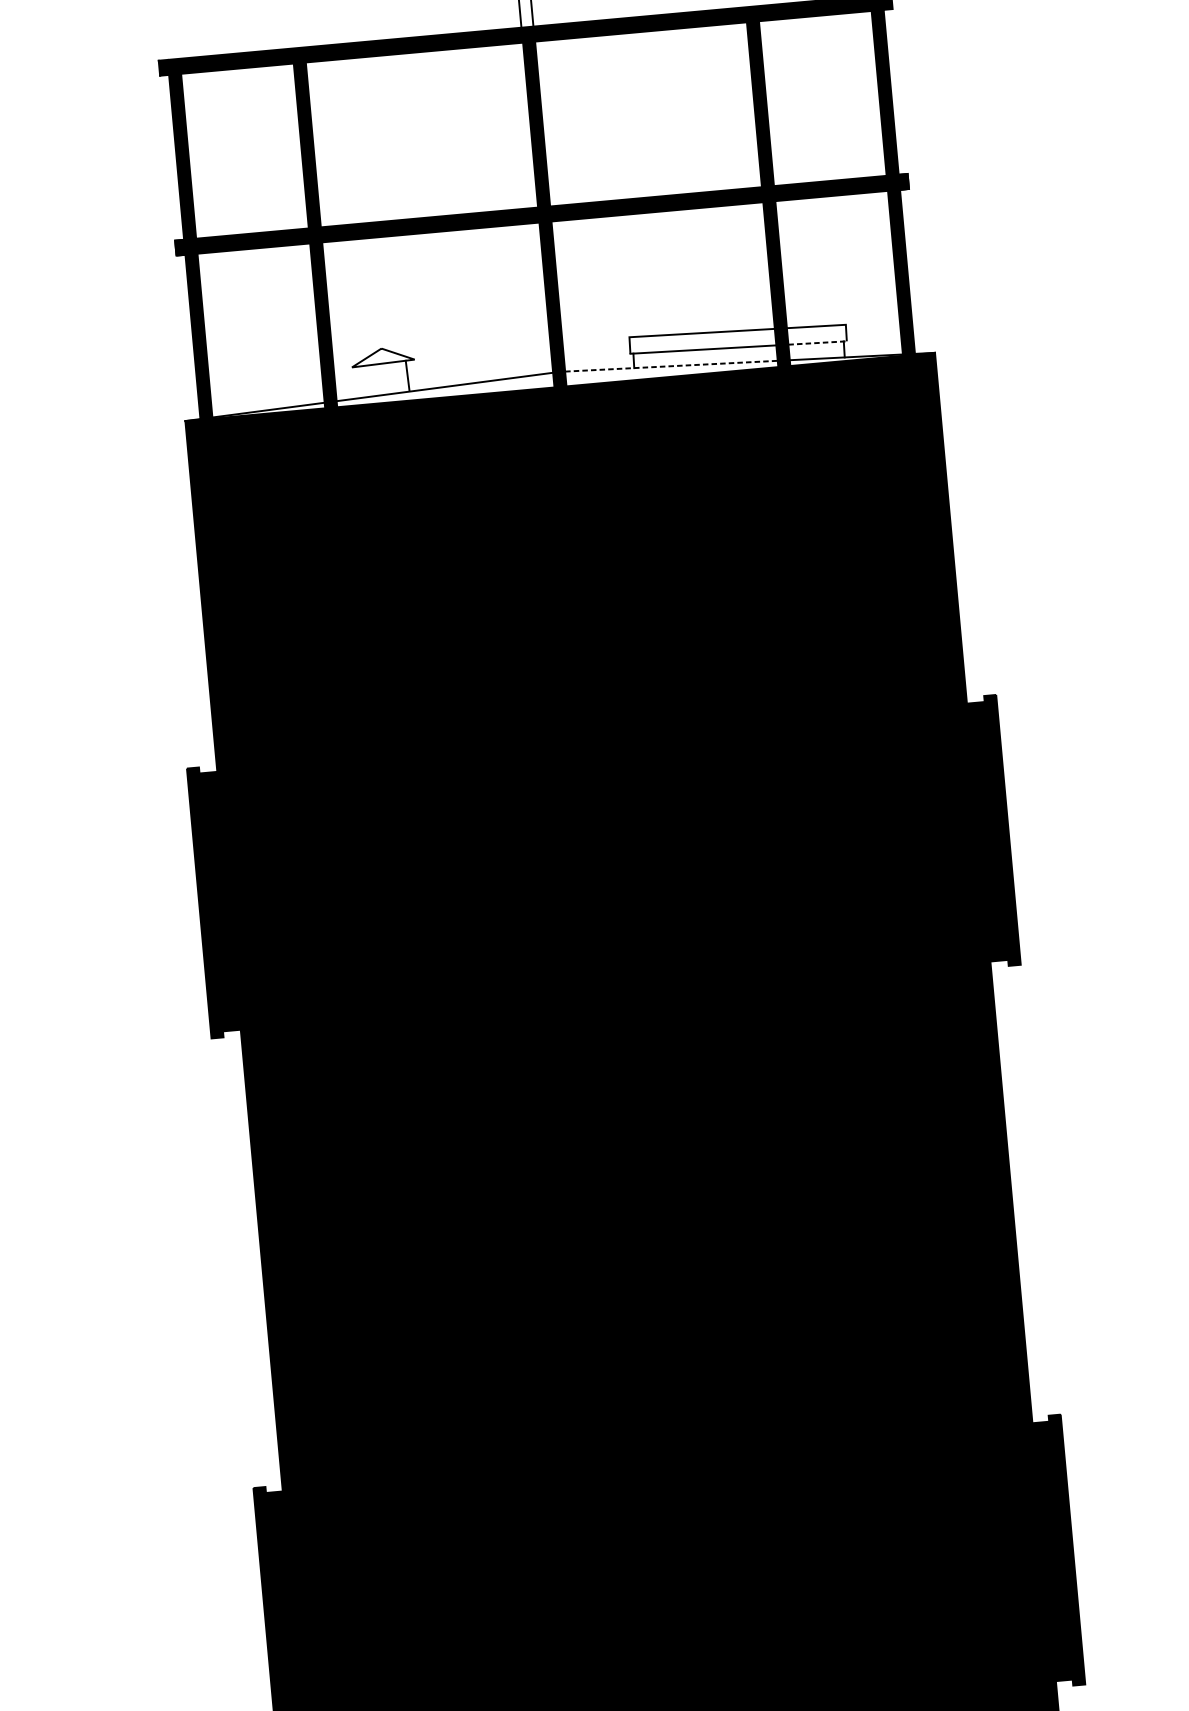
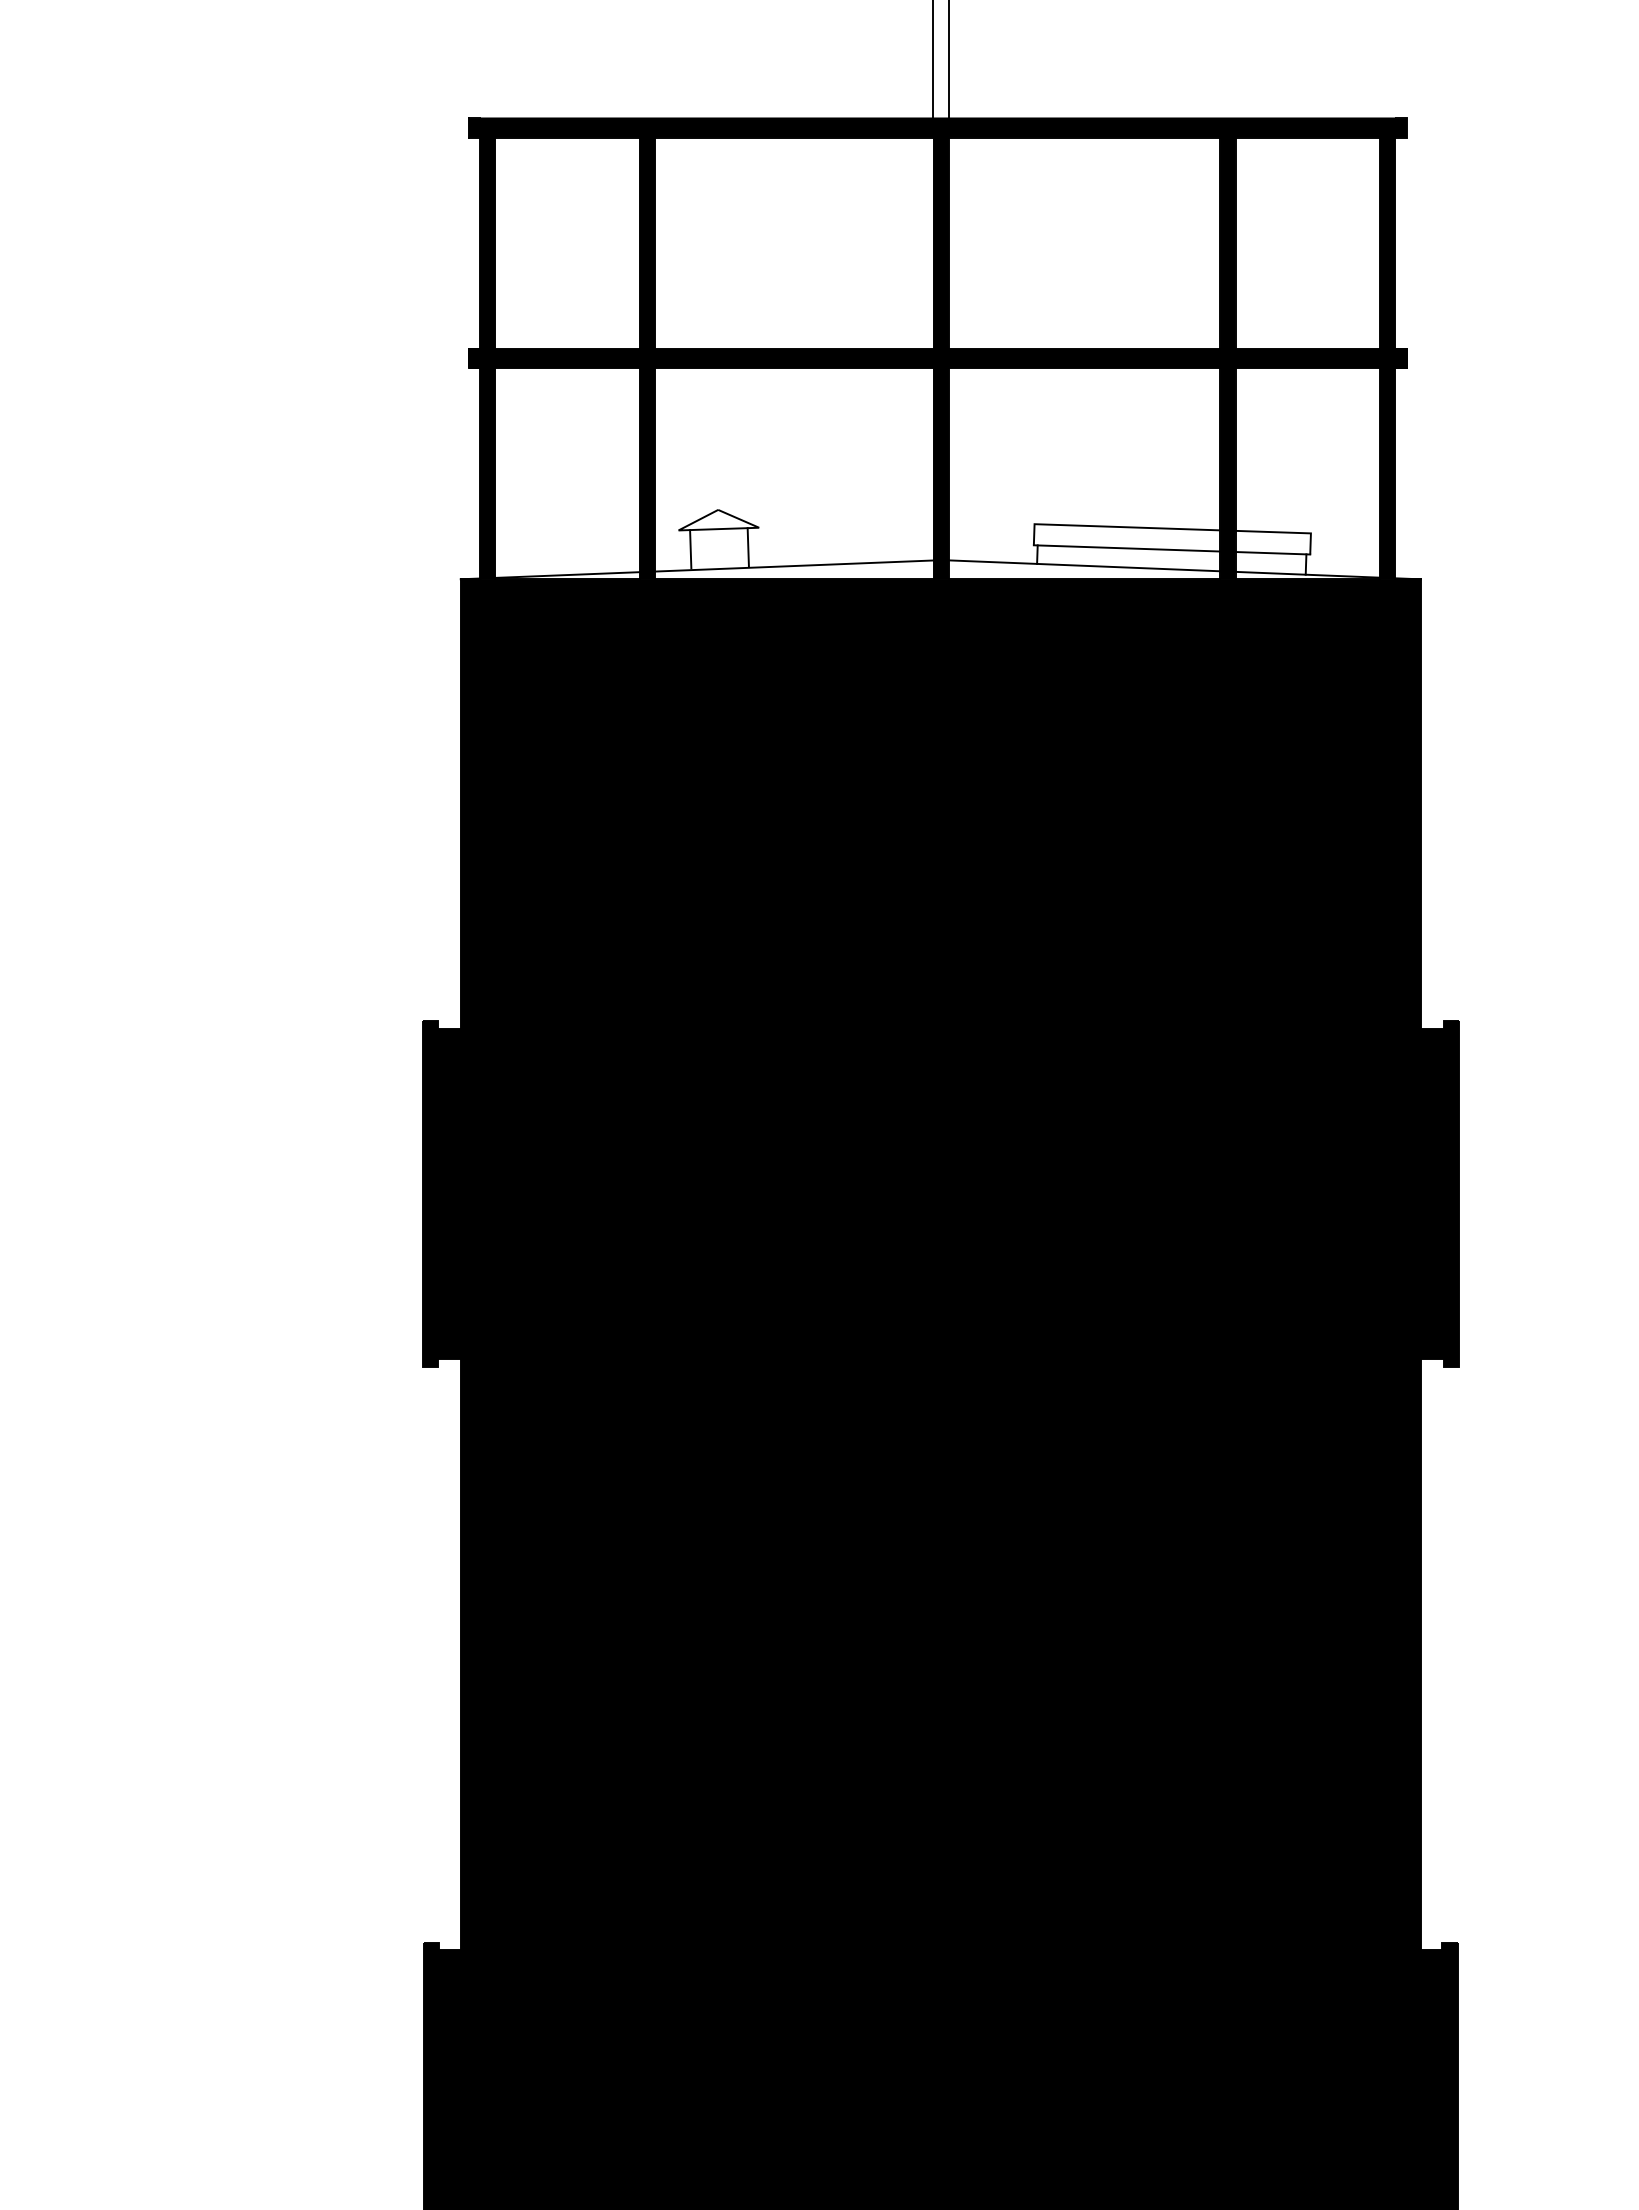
line: (818, 343) -> (1273, 553), dashed -> solid
line: (671, 365) -> (1084, 565), dashed -> solid
line: (362, 381) -> (690, 549), added

